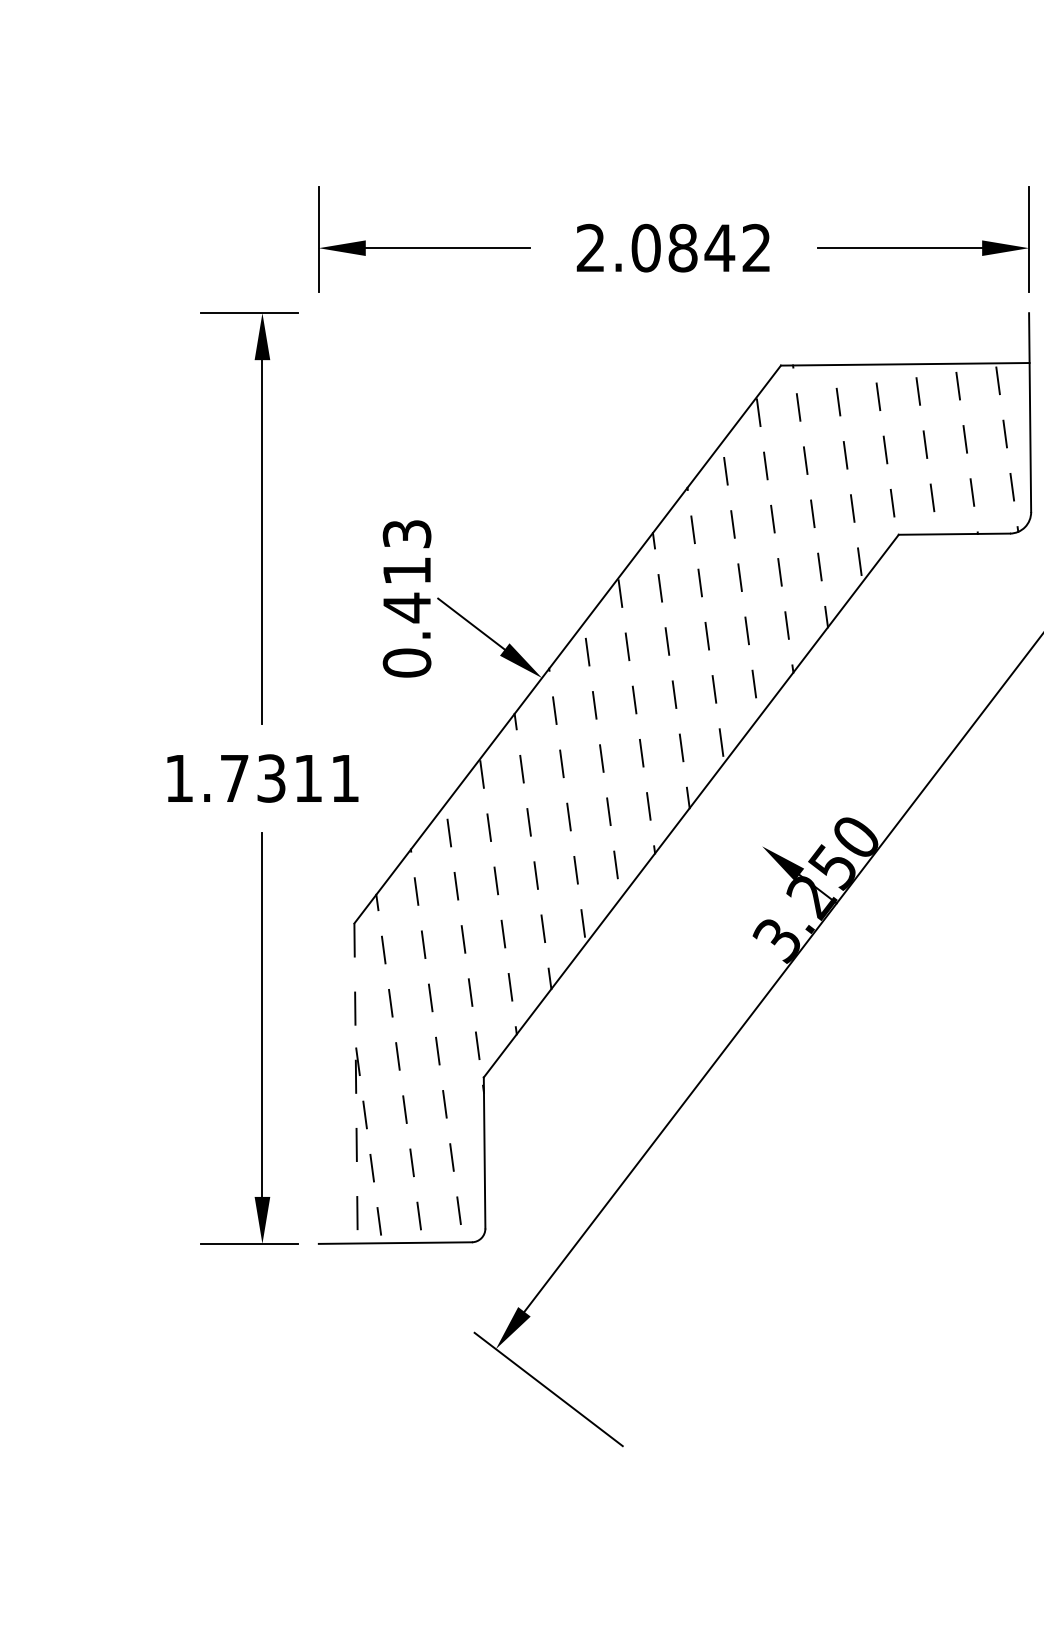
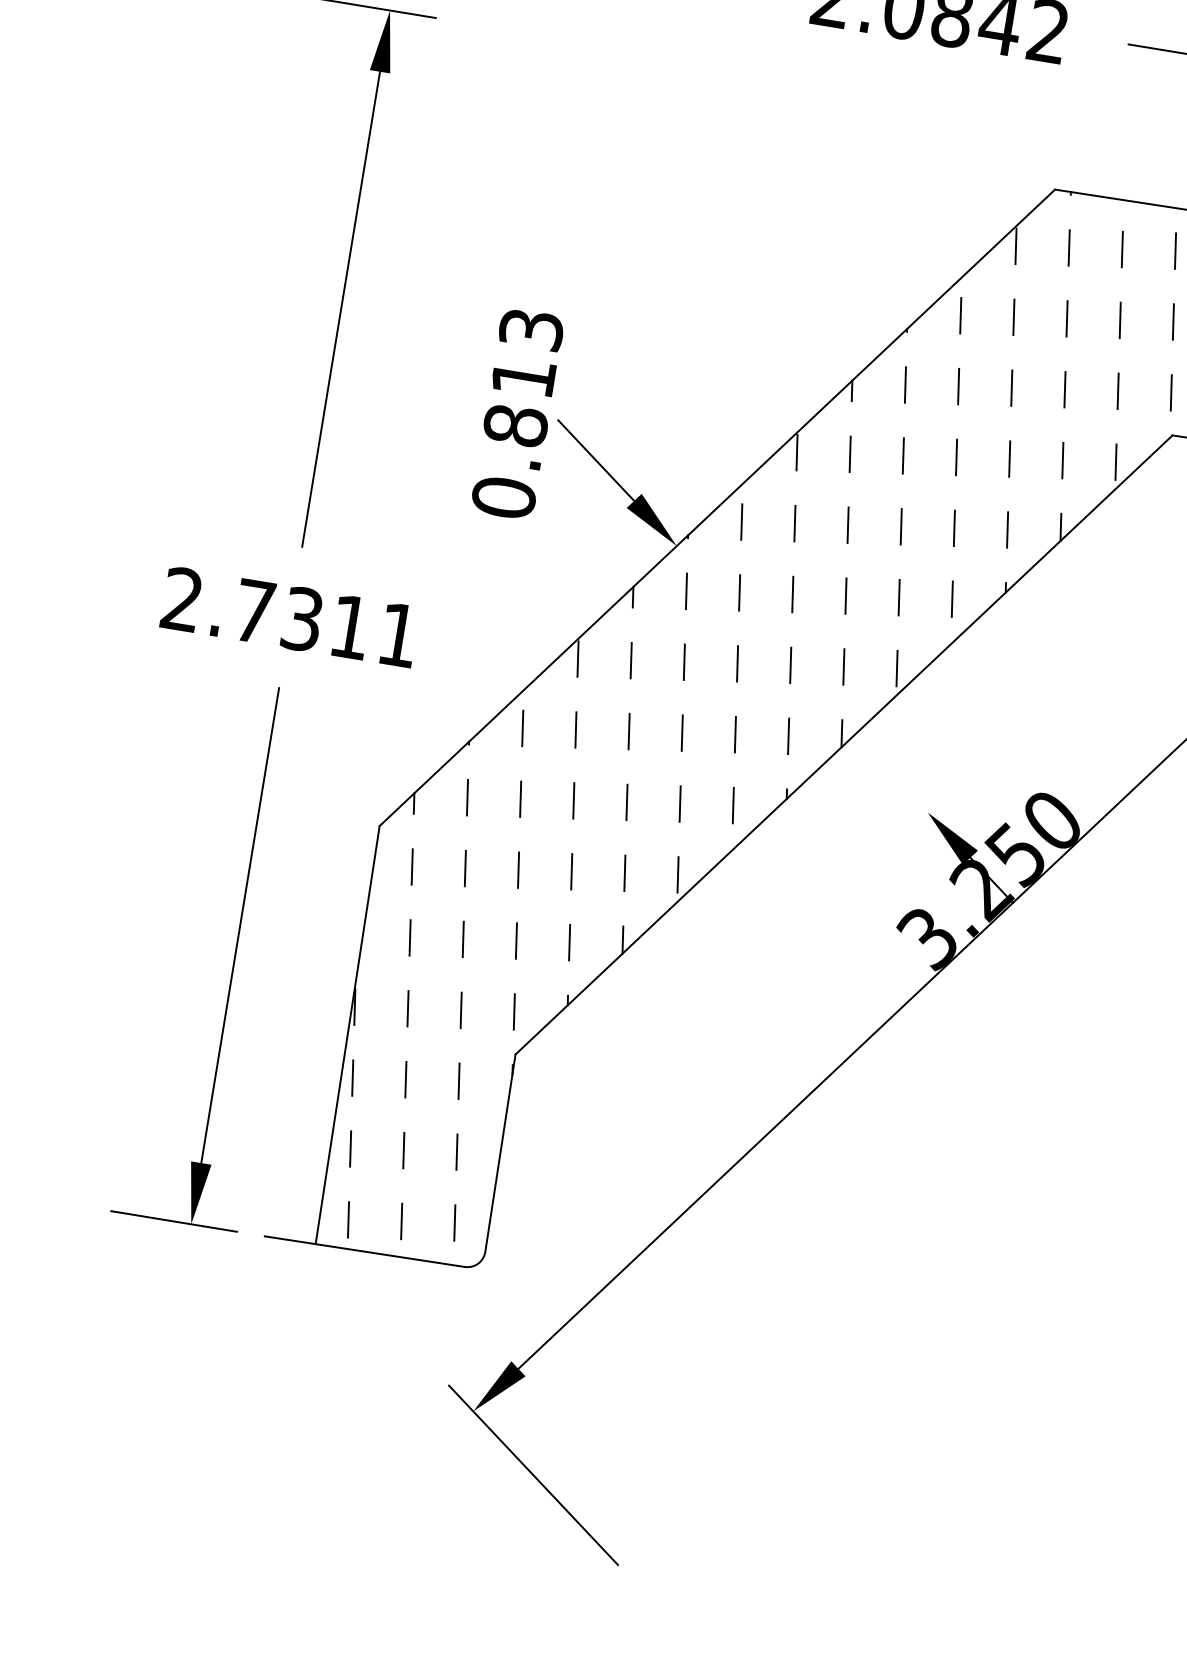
text: (406, 607) -> (515, 425), 0.413 -> 0.813
text: (178, 777) -> (181, 598), 1.7311 -> 2.7311
line: (356, 1083) -> (348, 1035), dashed -> solid

